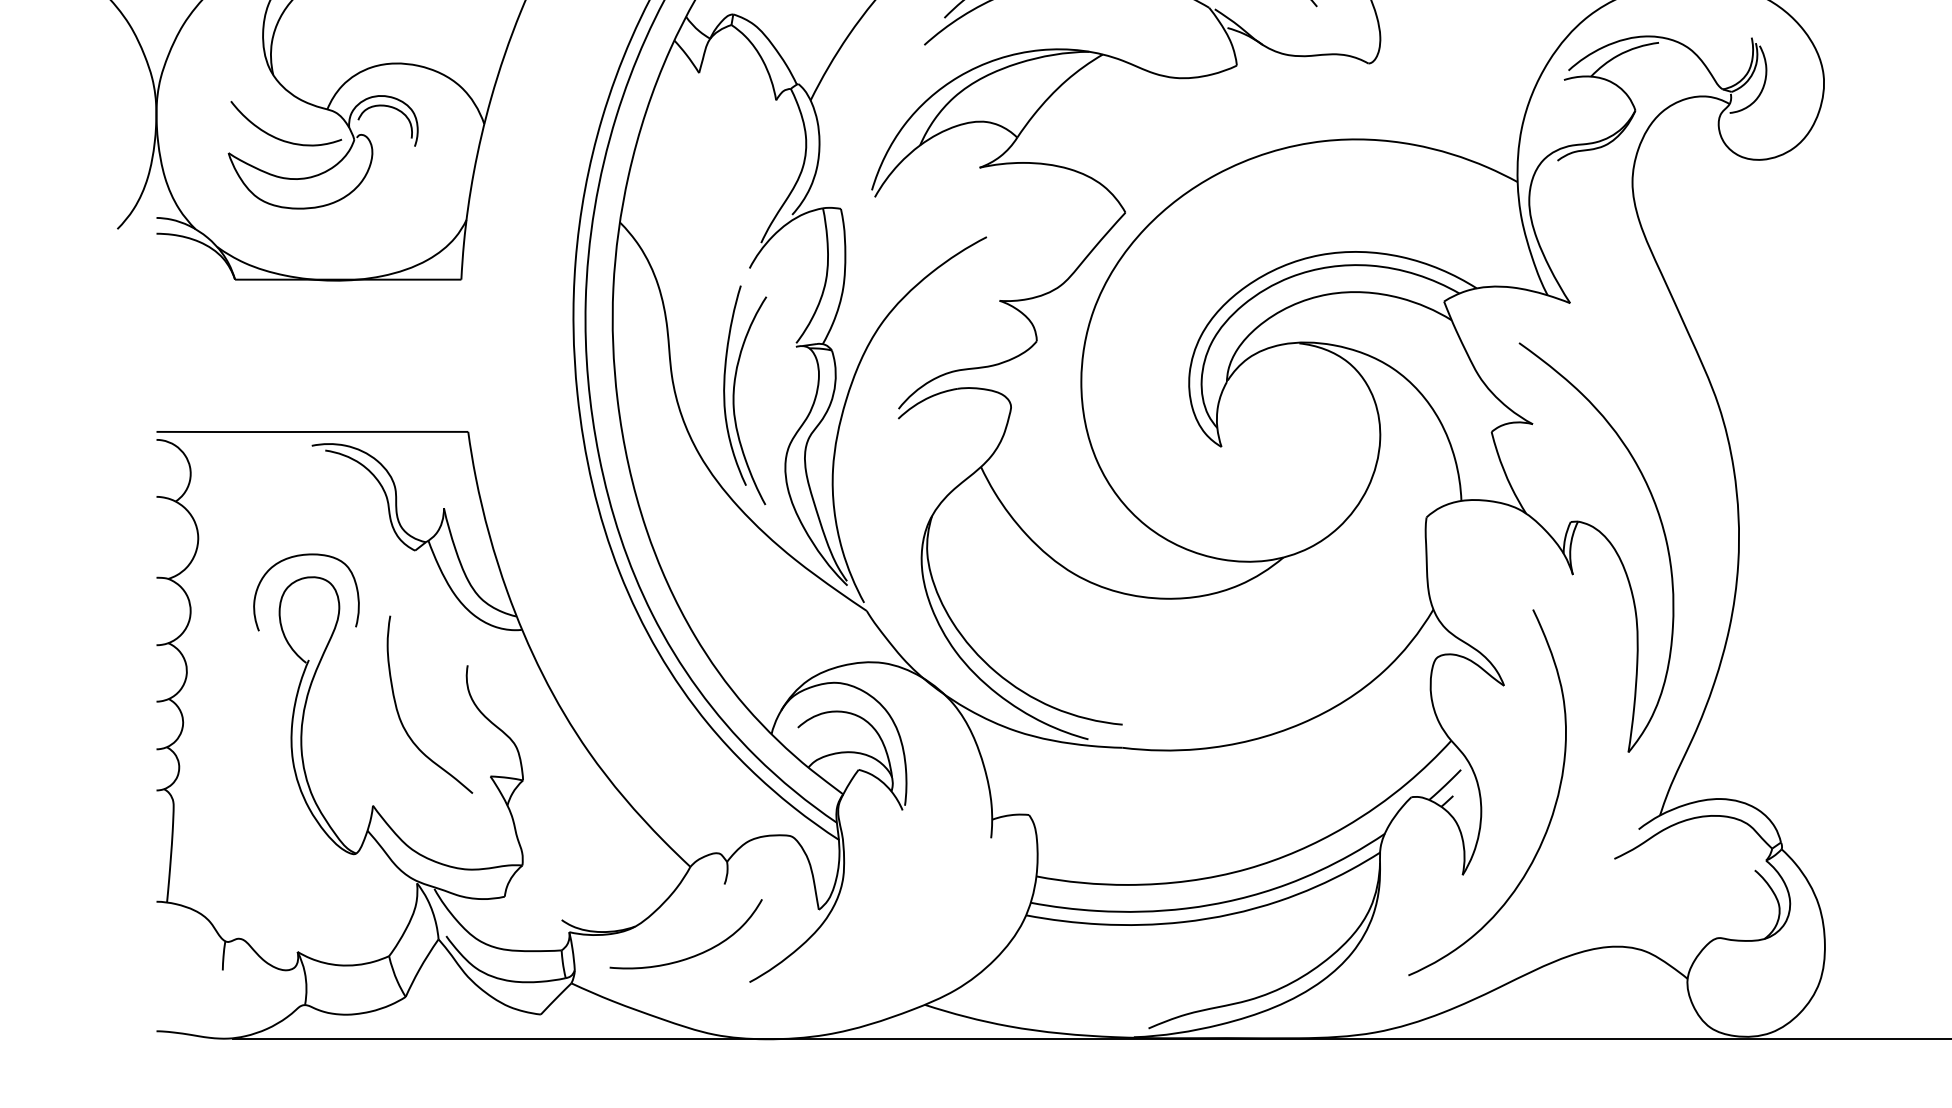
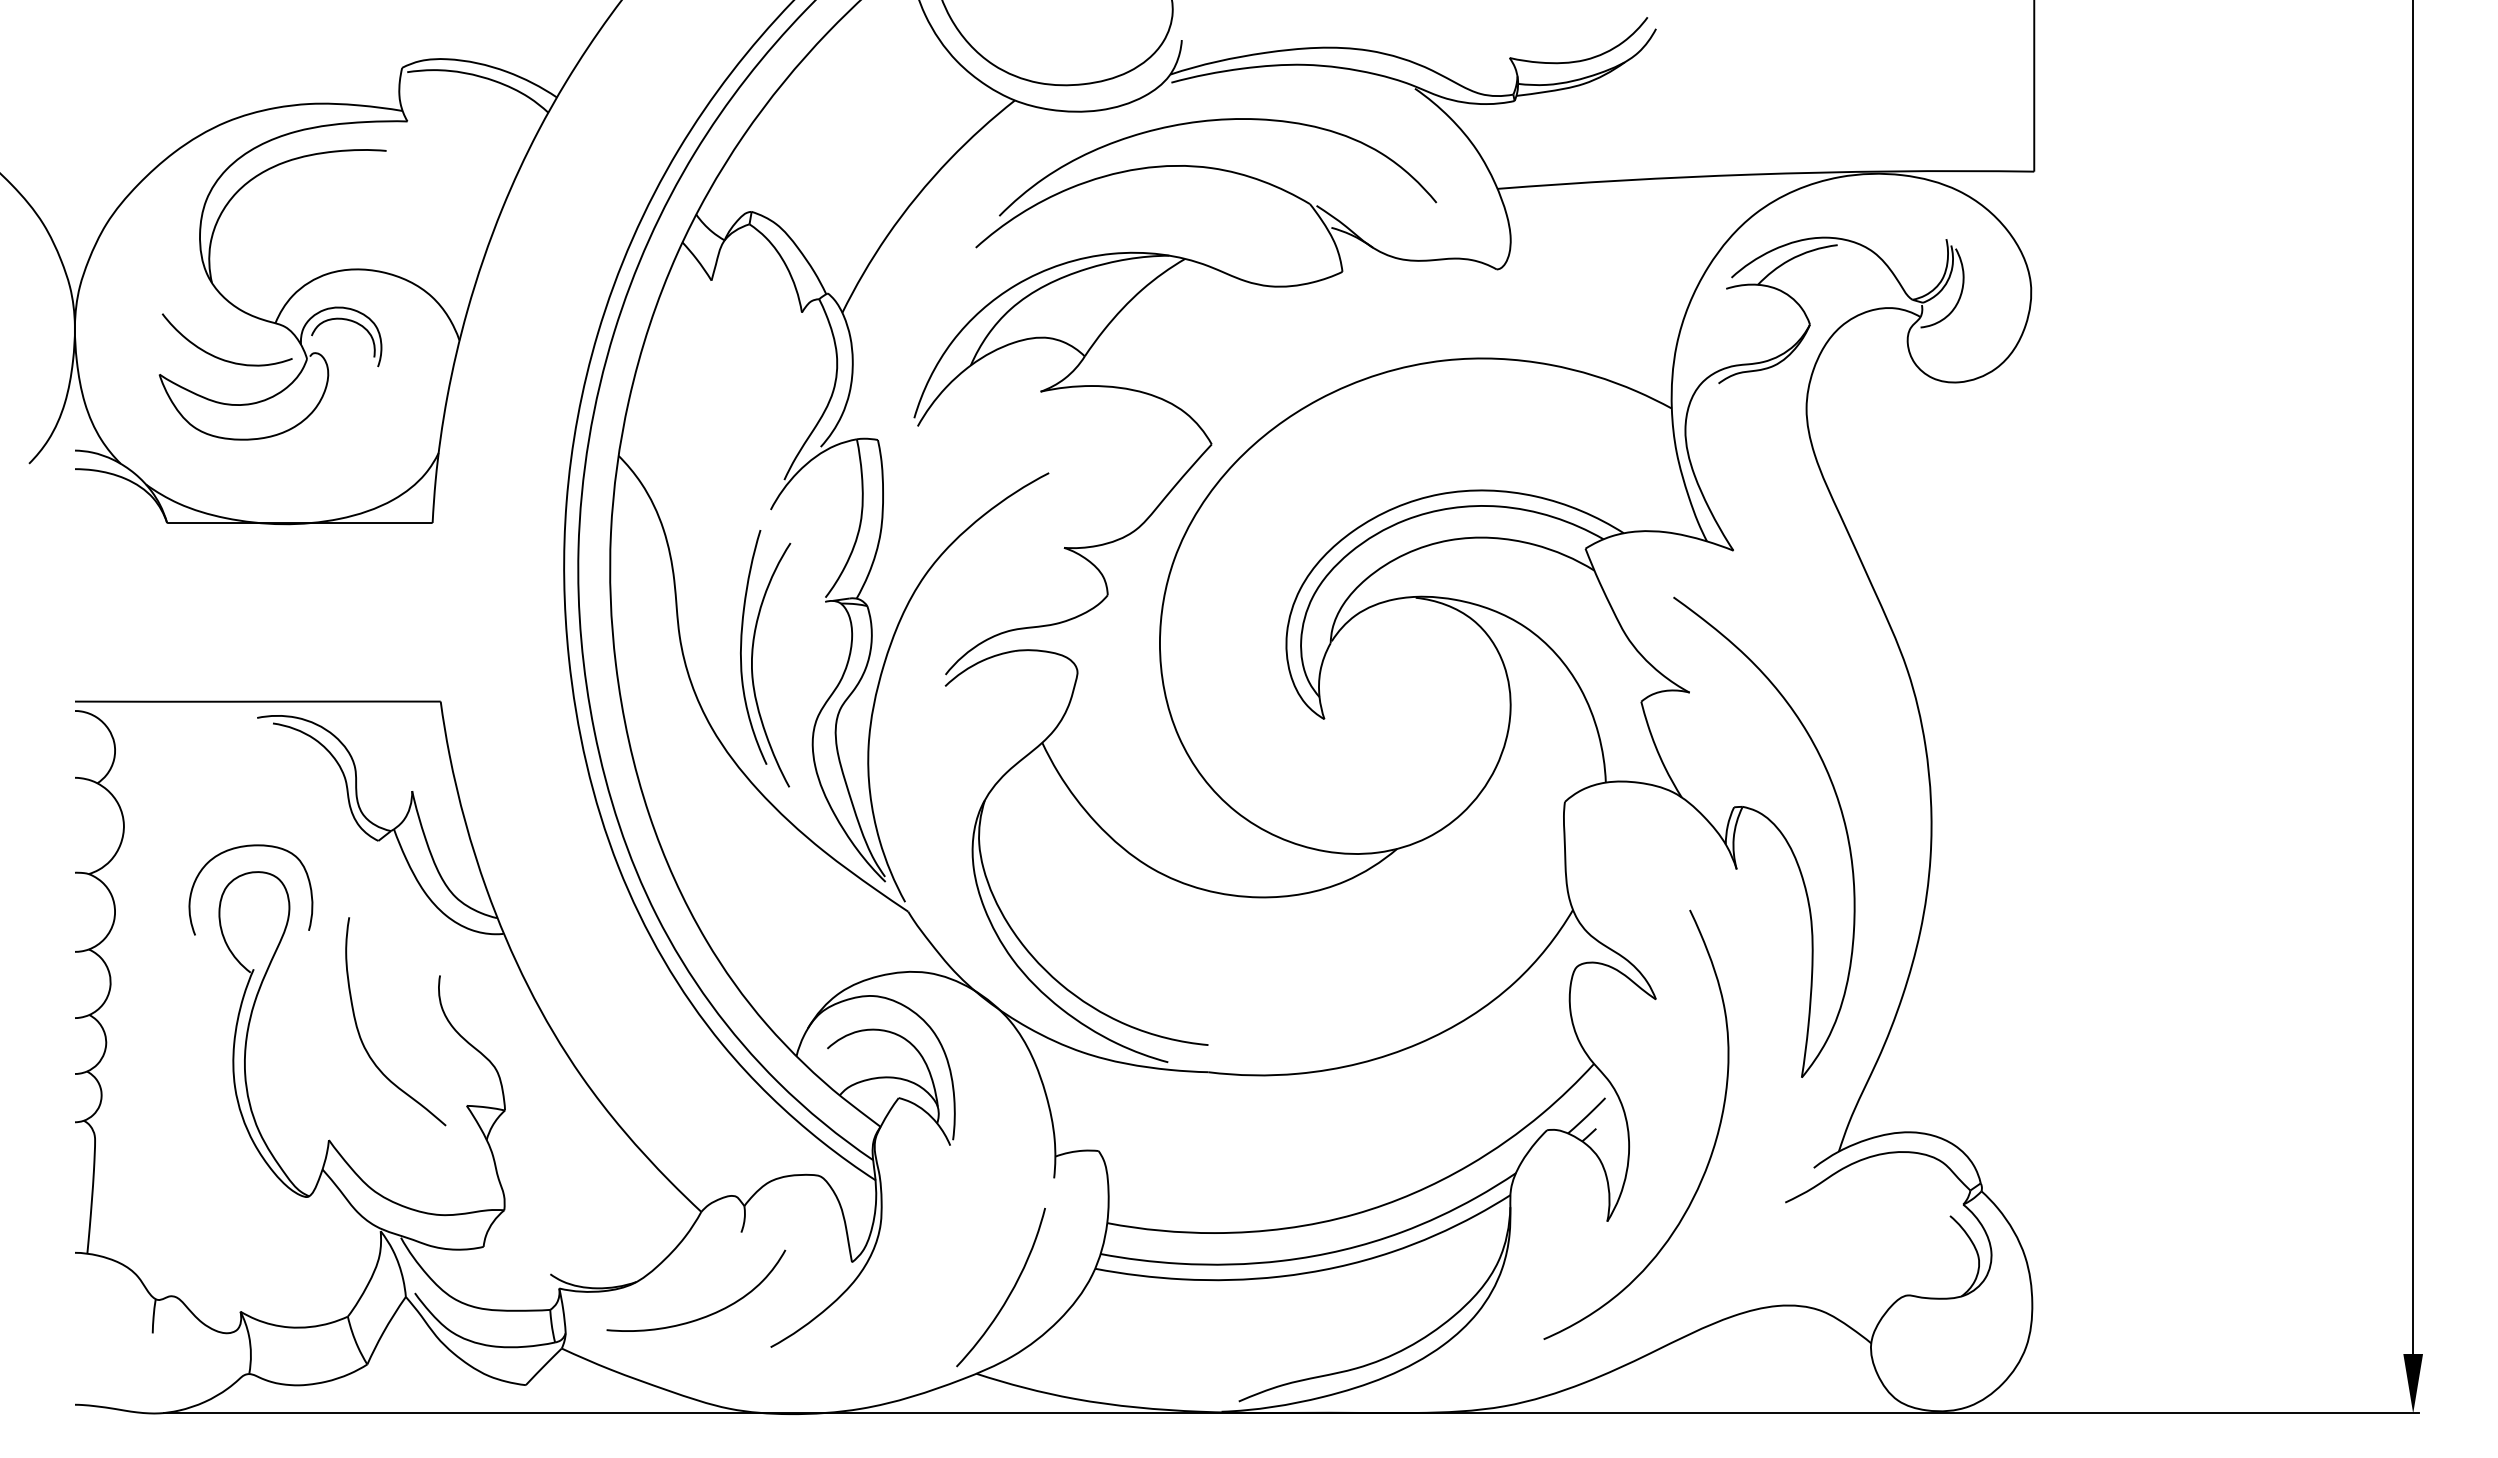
curve: (952, 937) -> (1008, 1294), added

